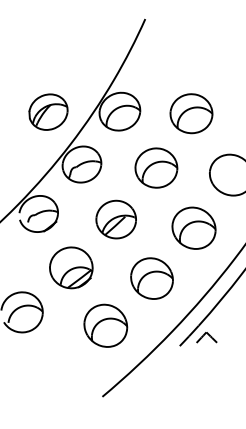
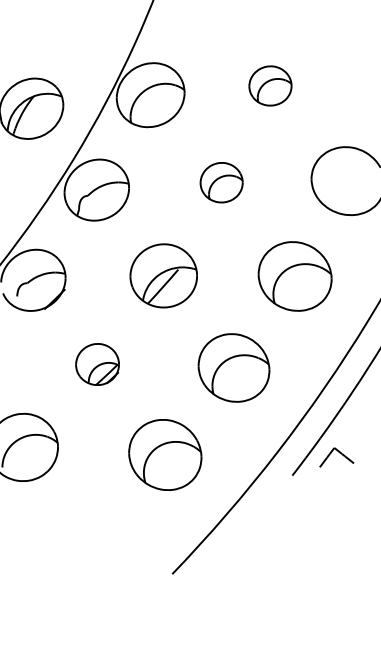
part: (191, 113) -> (270, 85), size x0.6
part: (156, 167) -> (221, 181), size x0.6
part: (71, 267) -> (97, 363), size x0.6

